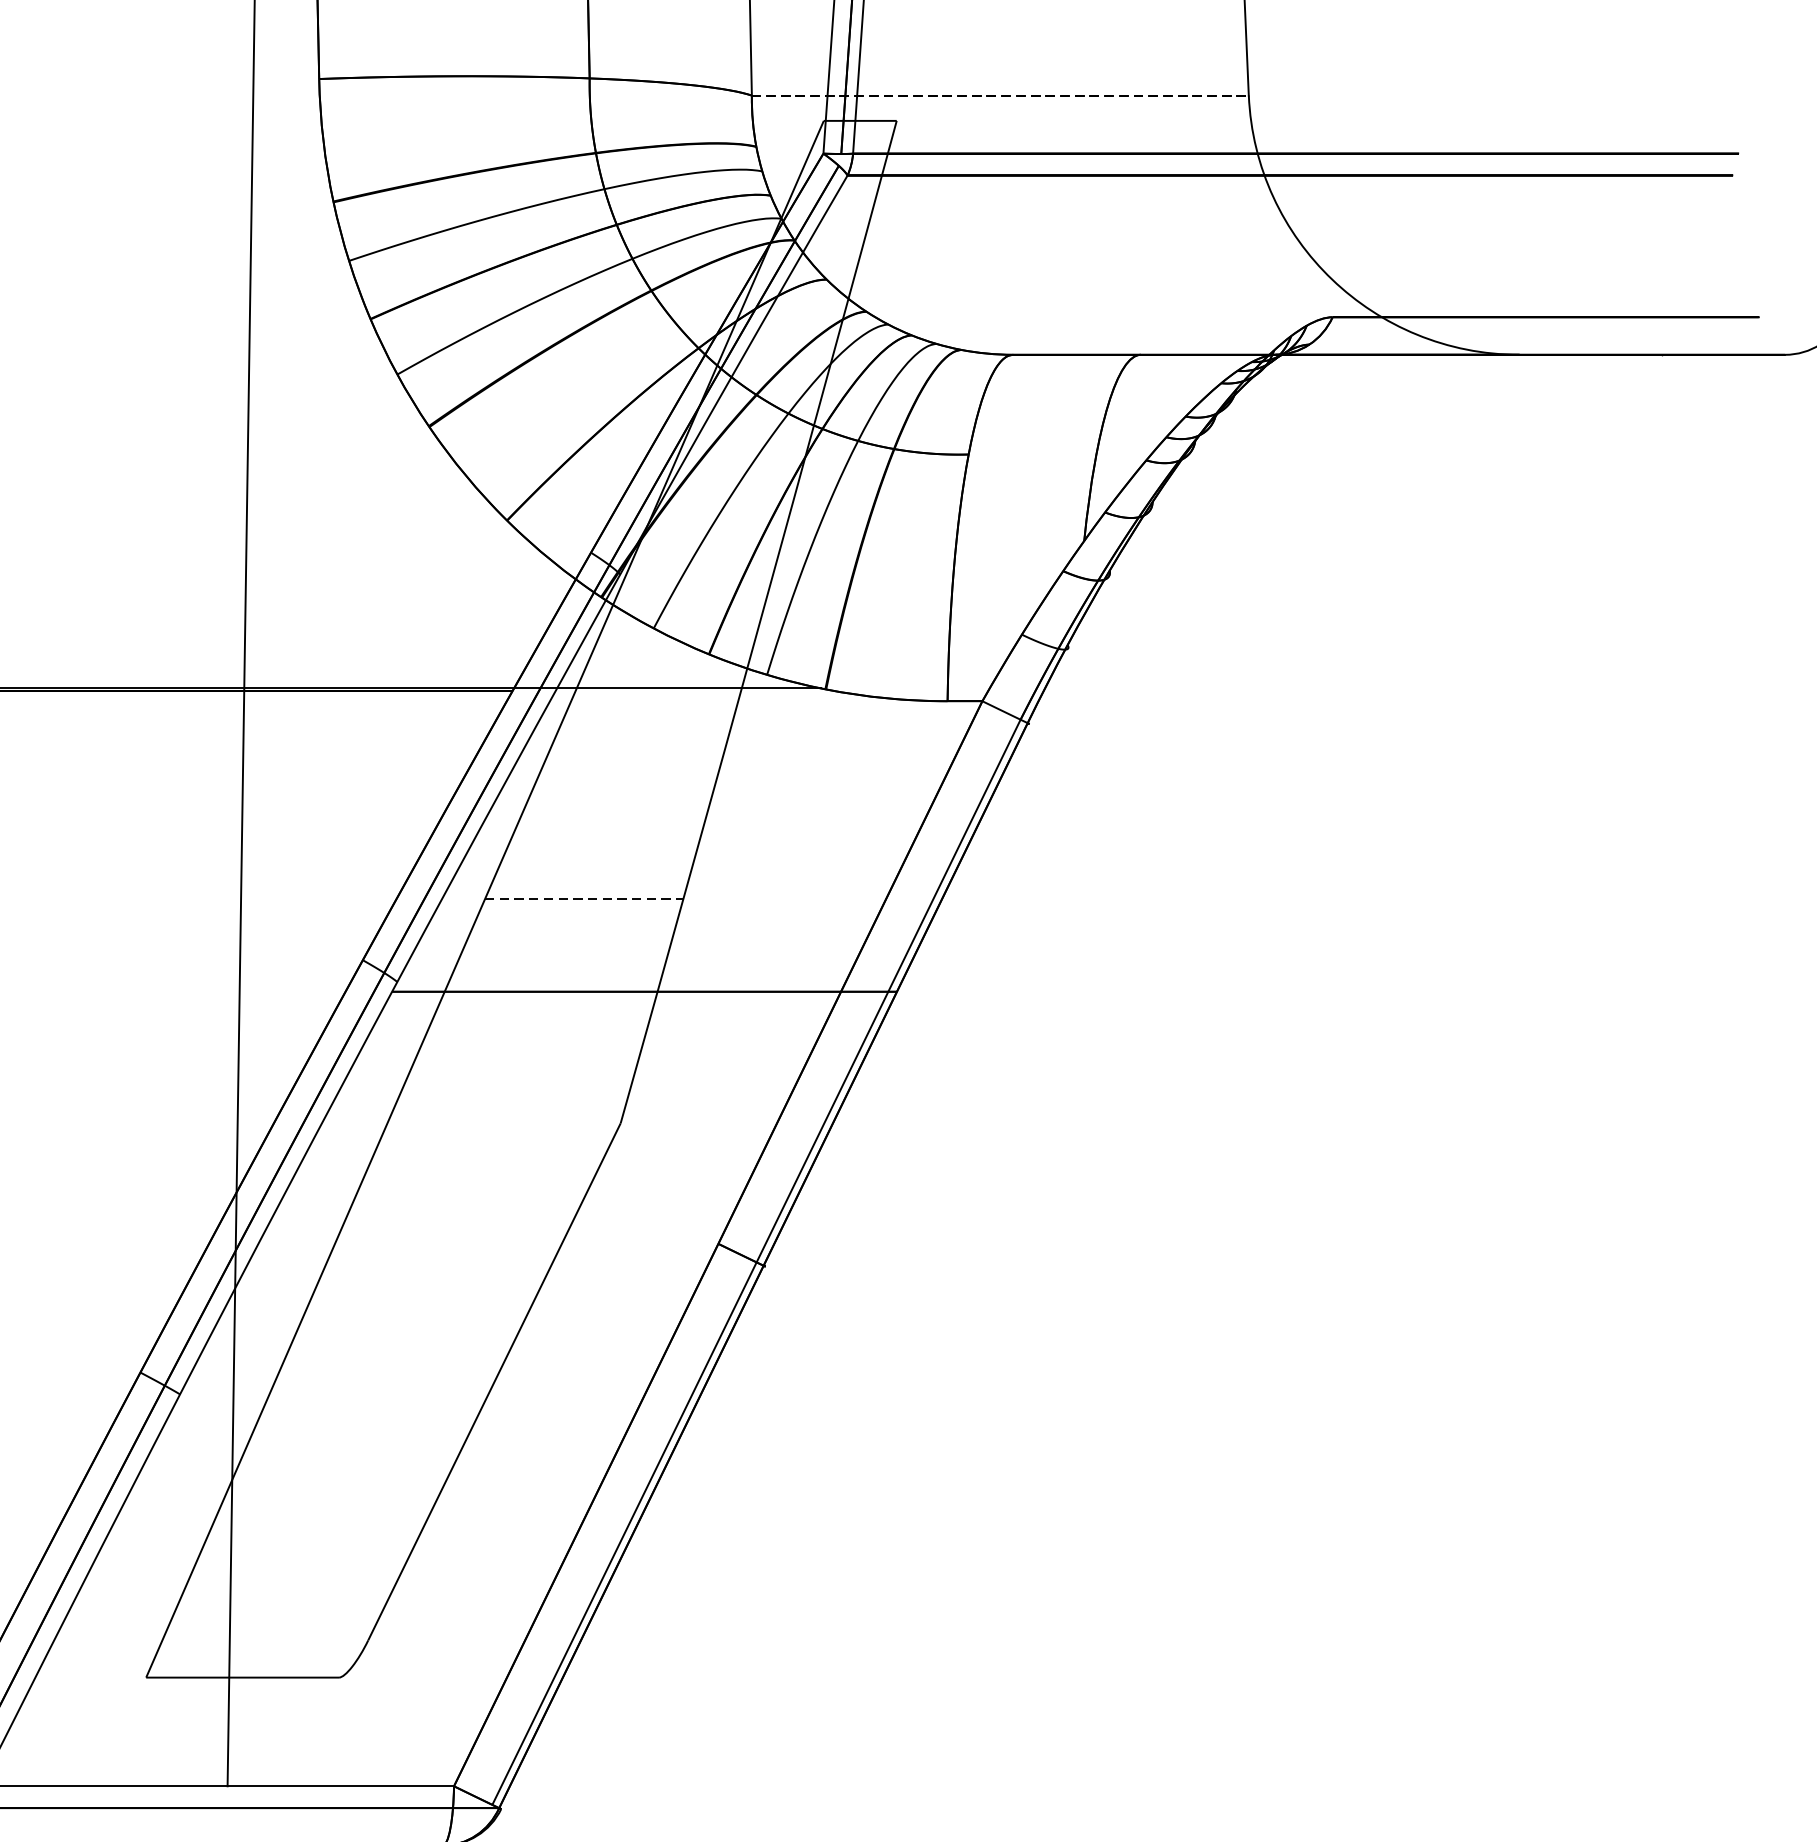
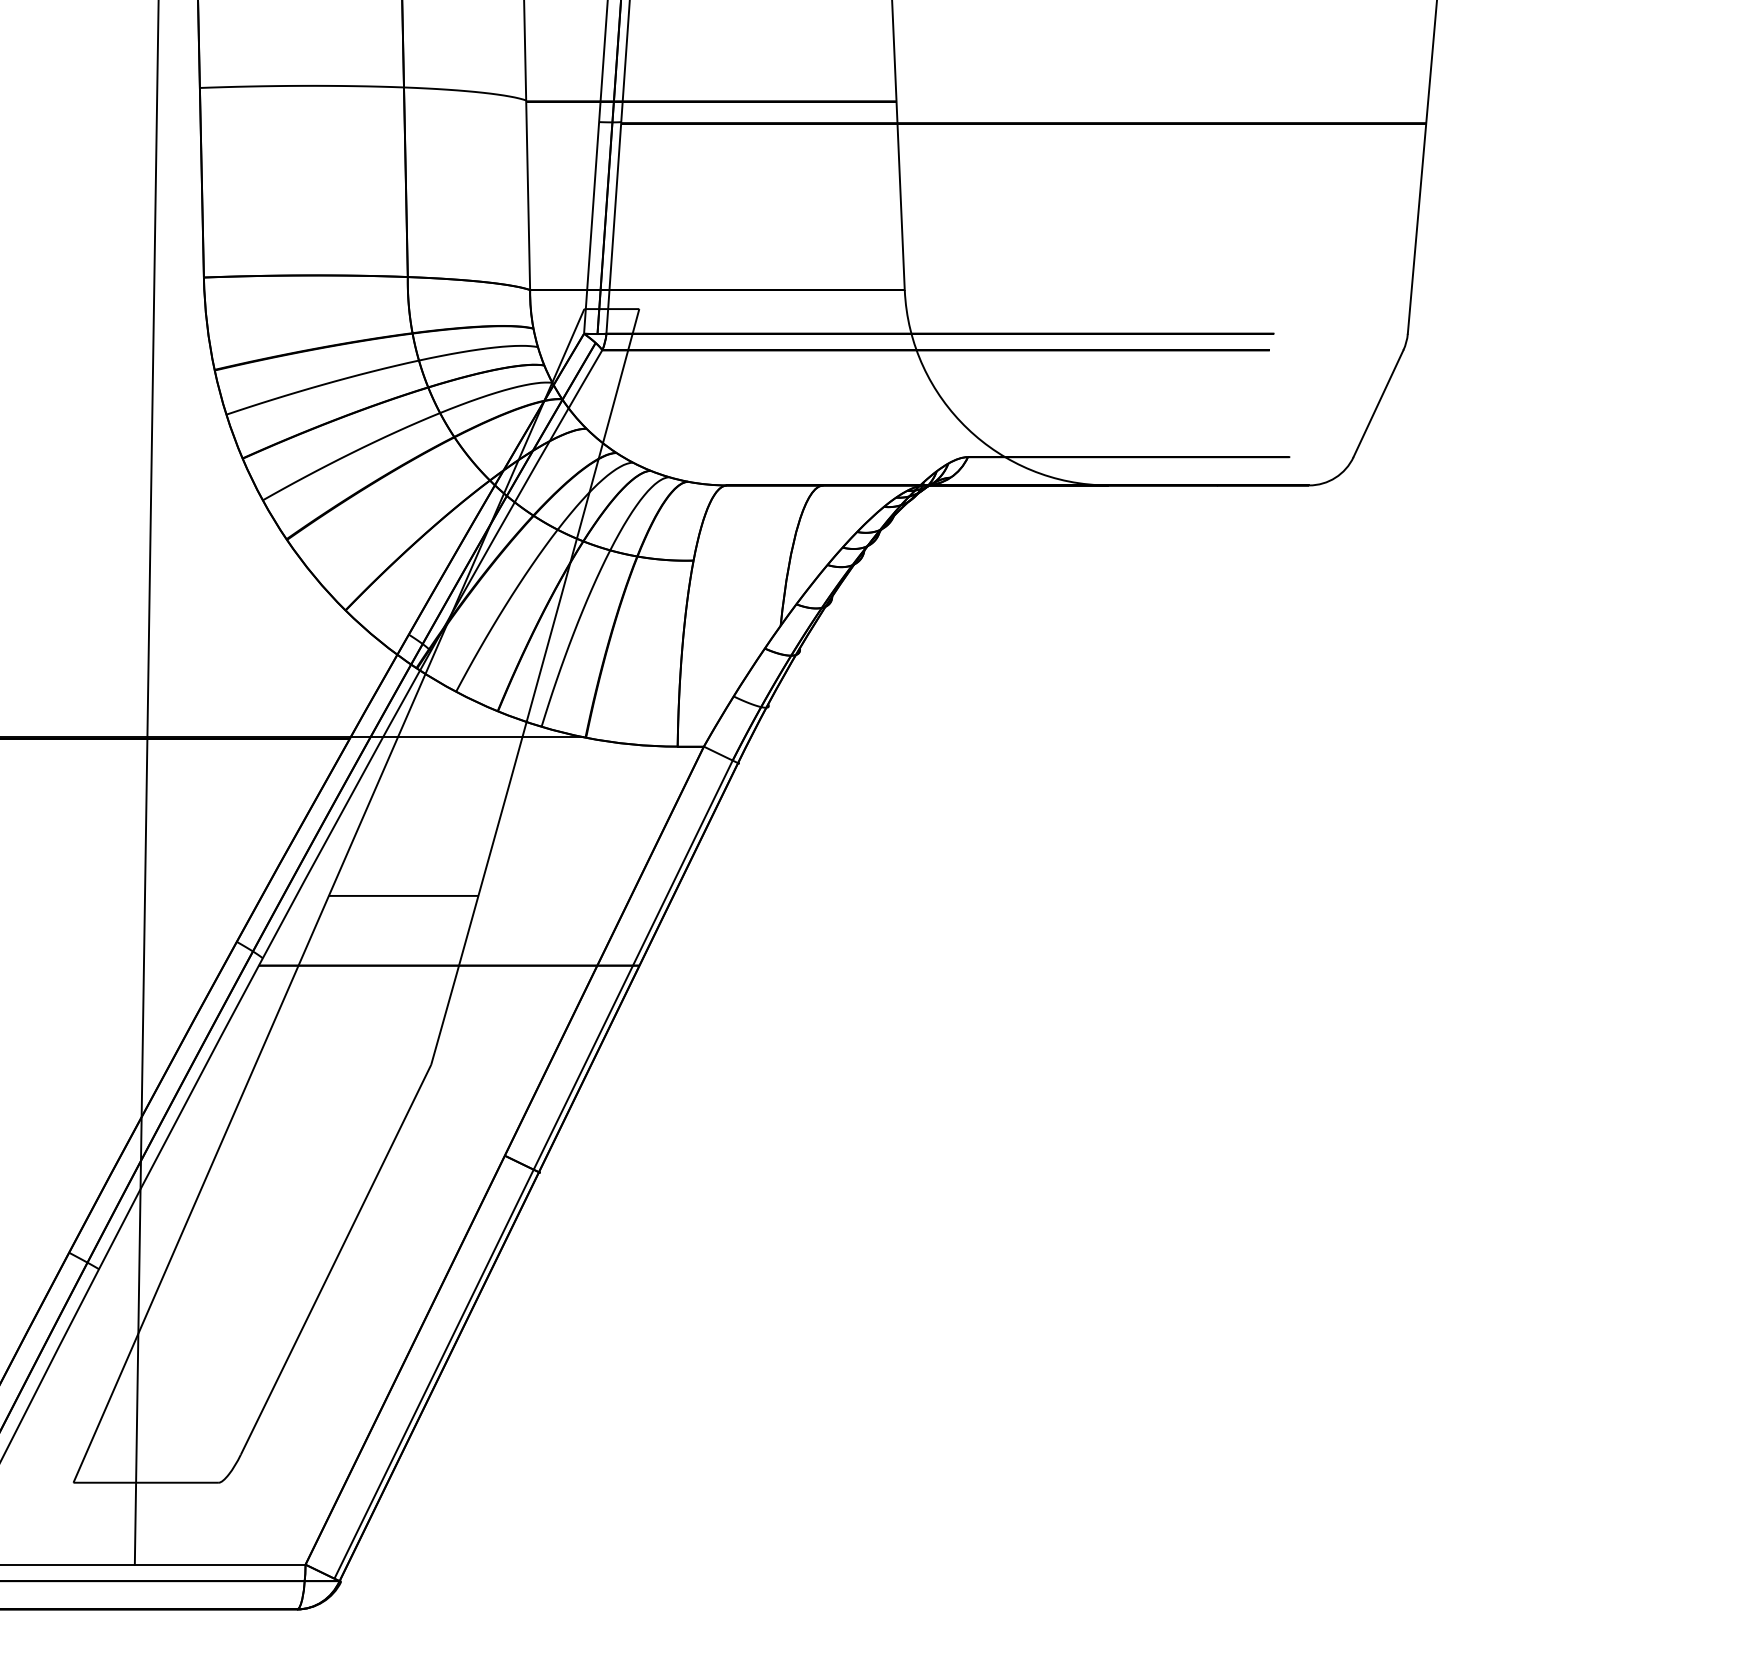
arc: (1248, 96) -> (904, 290), dashed -> solid
arc: (583, 898) -> (403, 895), dashed -> solid

